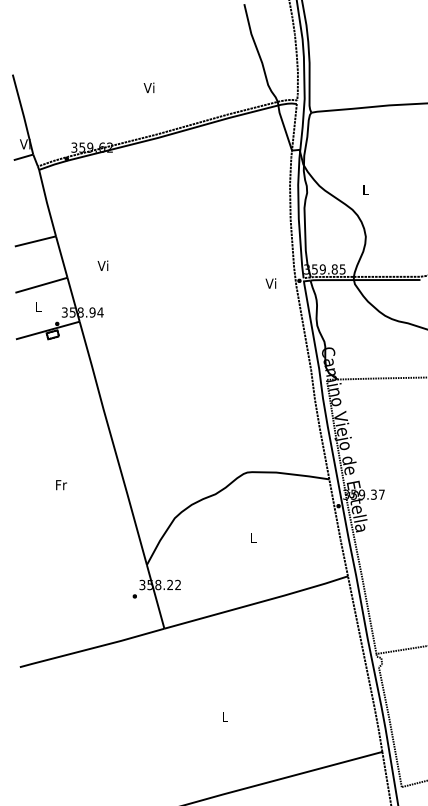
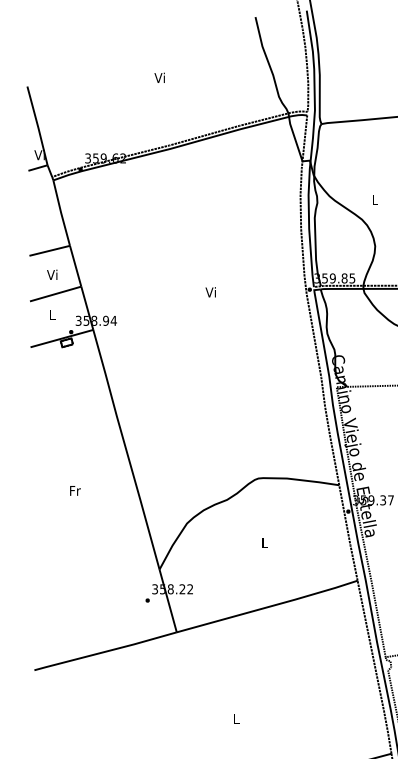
text: (148, 87) -> (159, 77), moved
text: (102, 265) -> (51, 274), moved
text: (270, 283) -> (210, 292), moved

